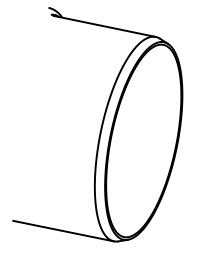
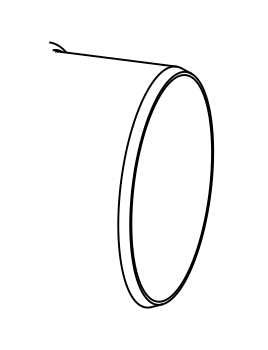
line: (63, 230) -> (86, 299), removed

